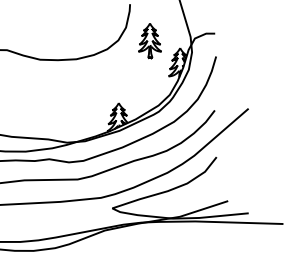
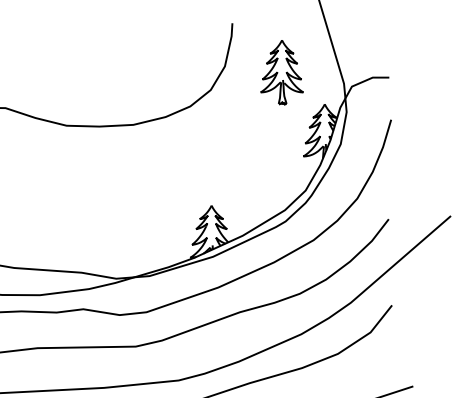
part: (149, 41) -> (281, 73), moved

